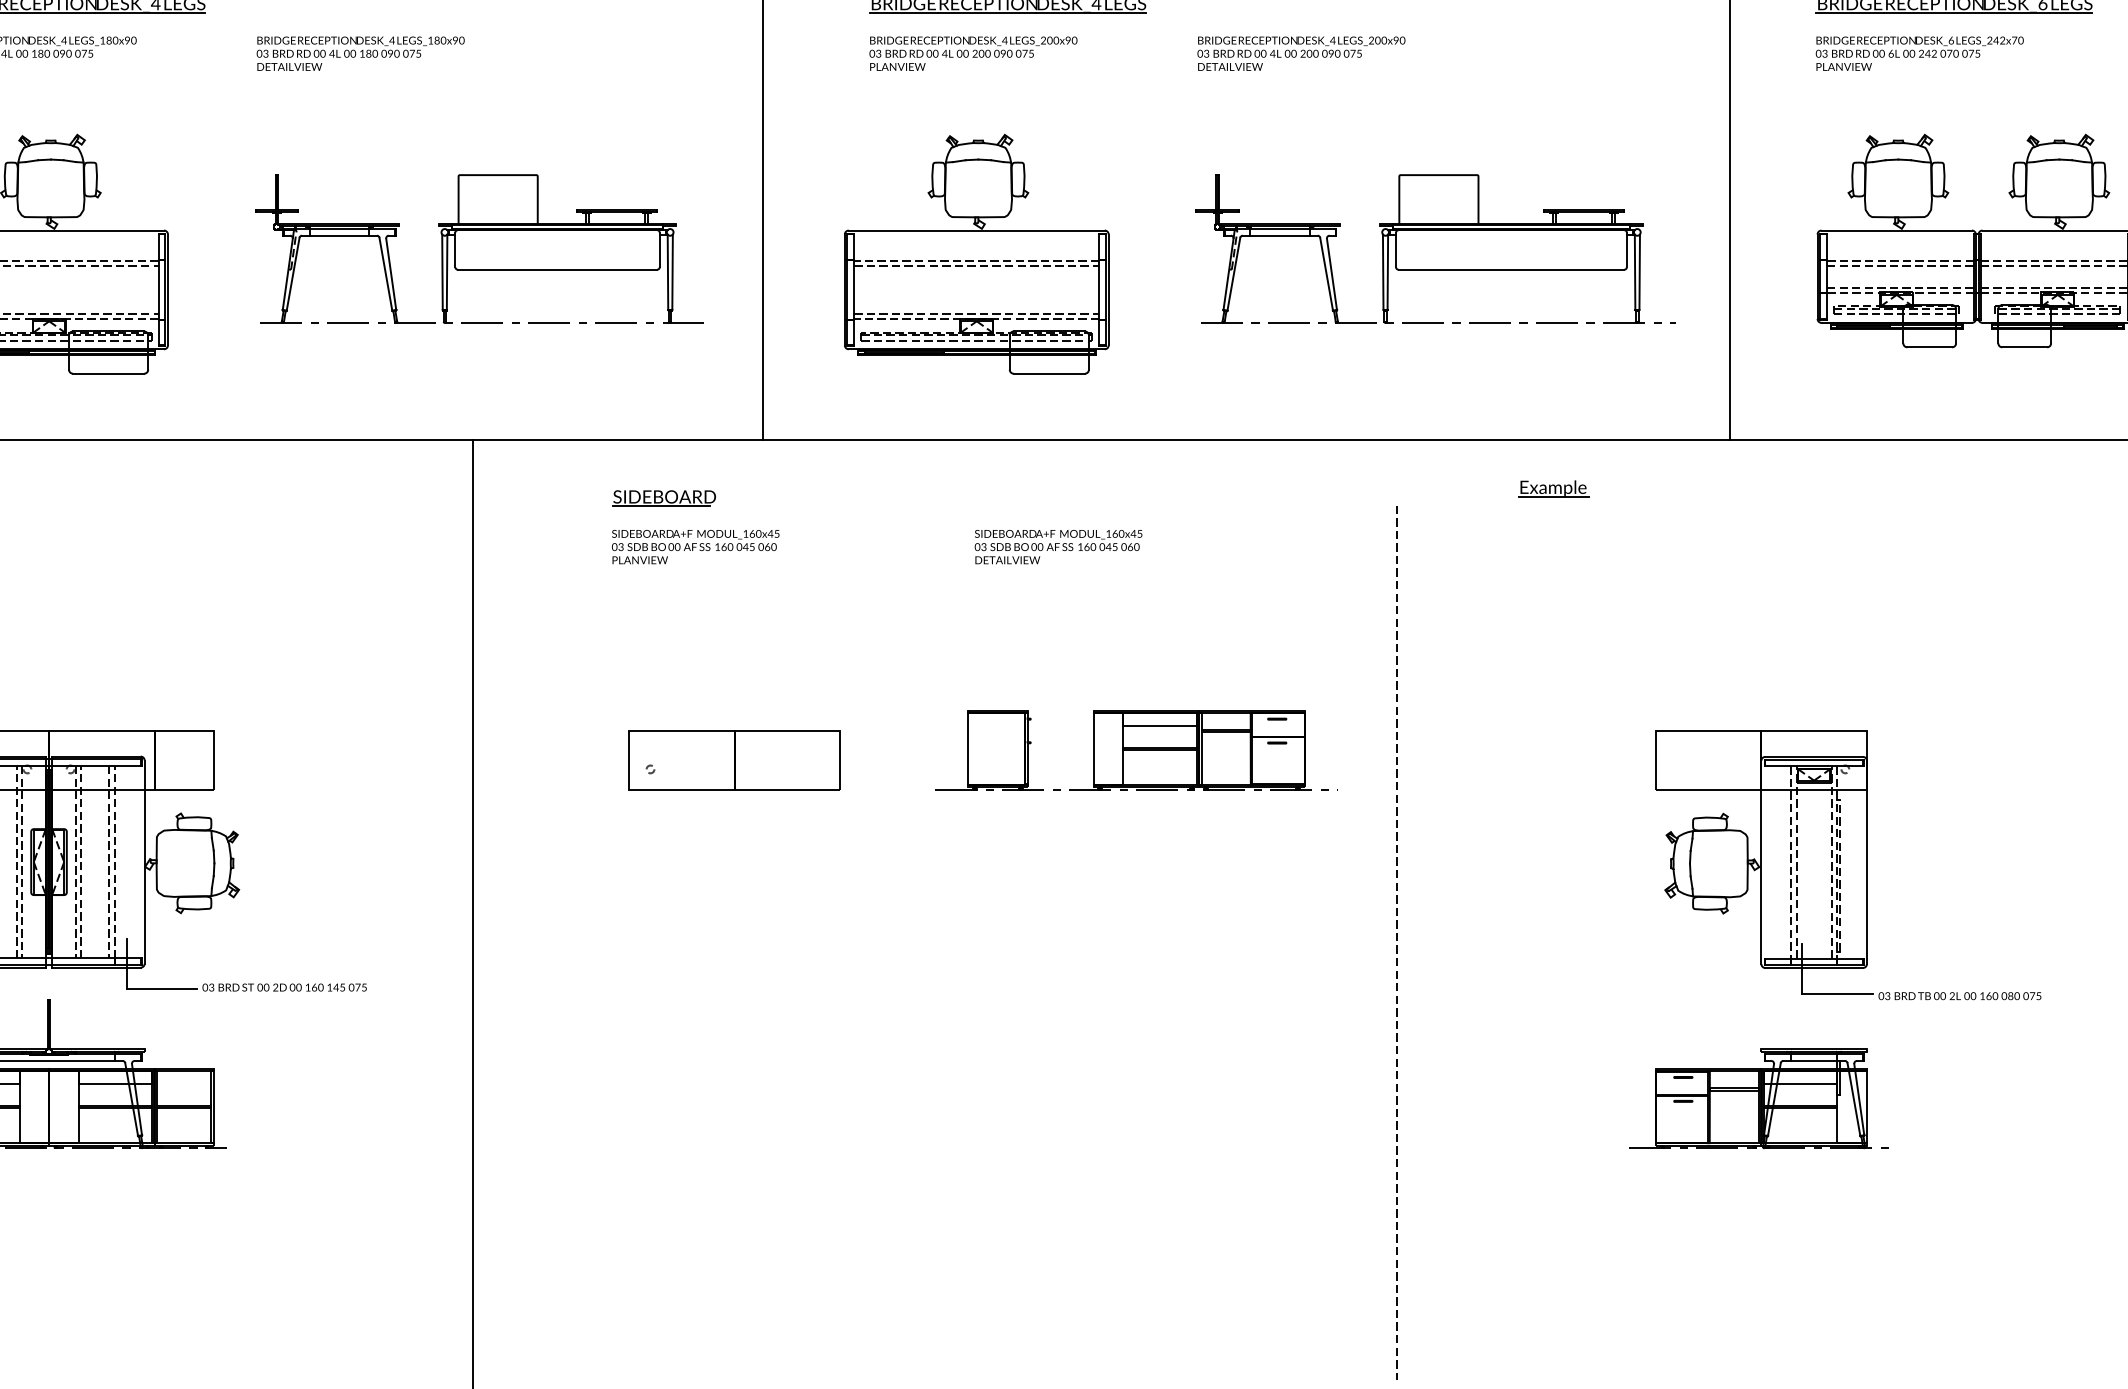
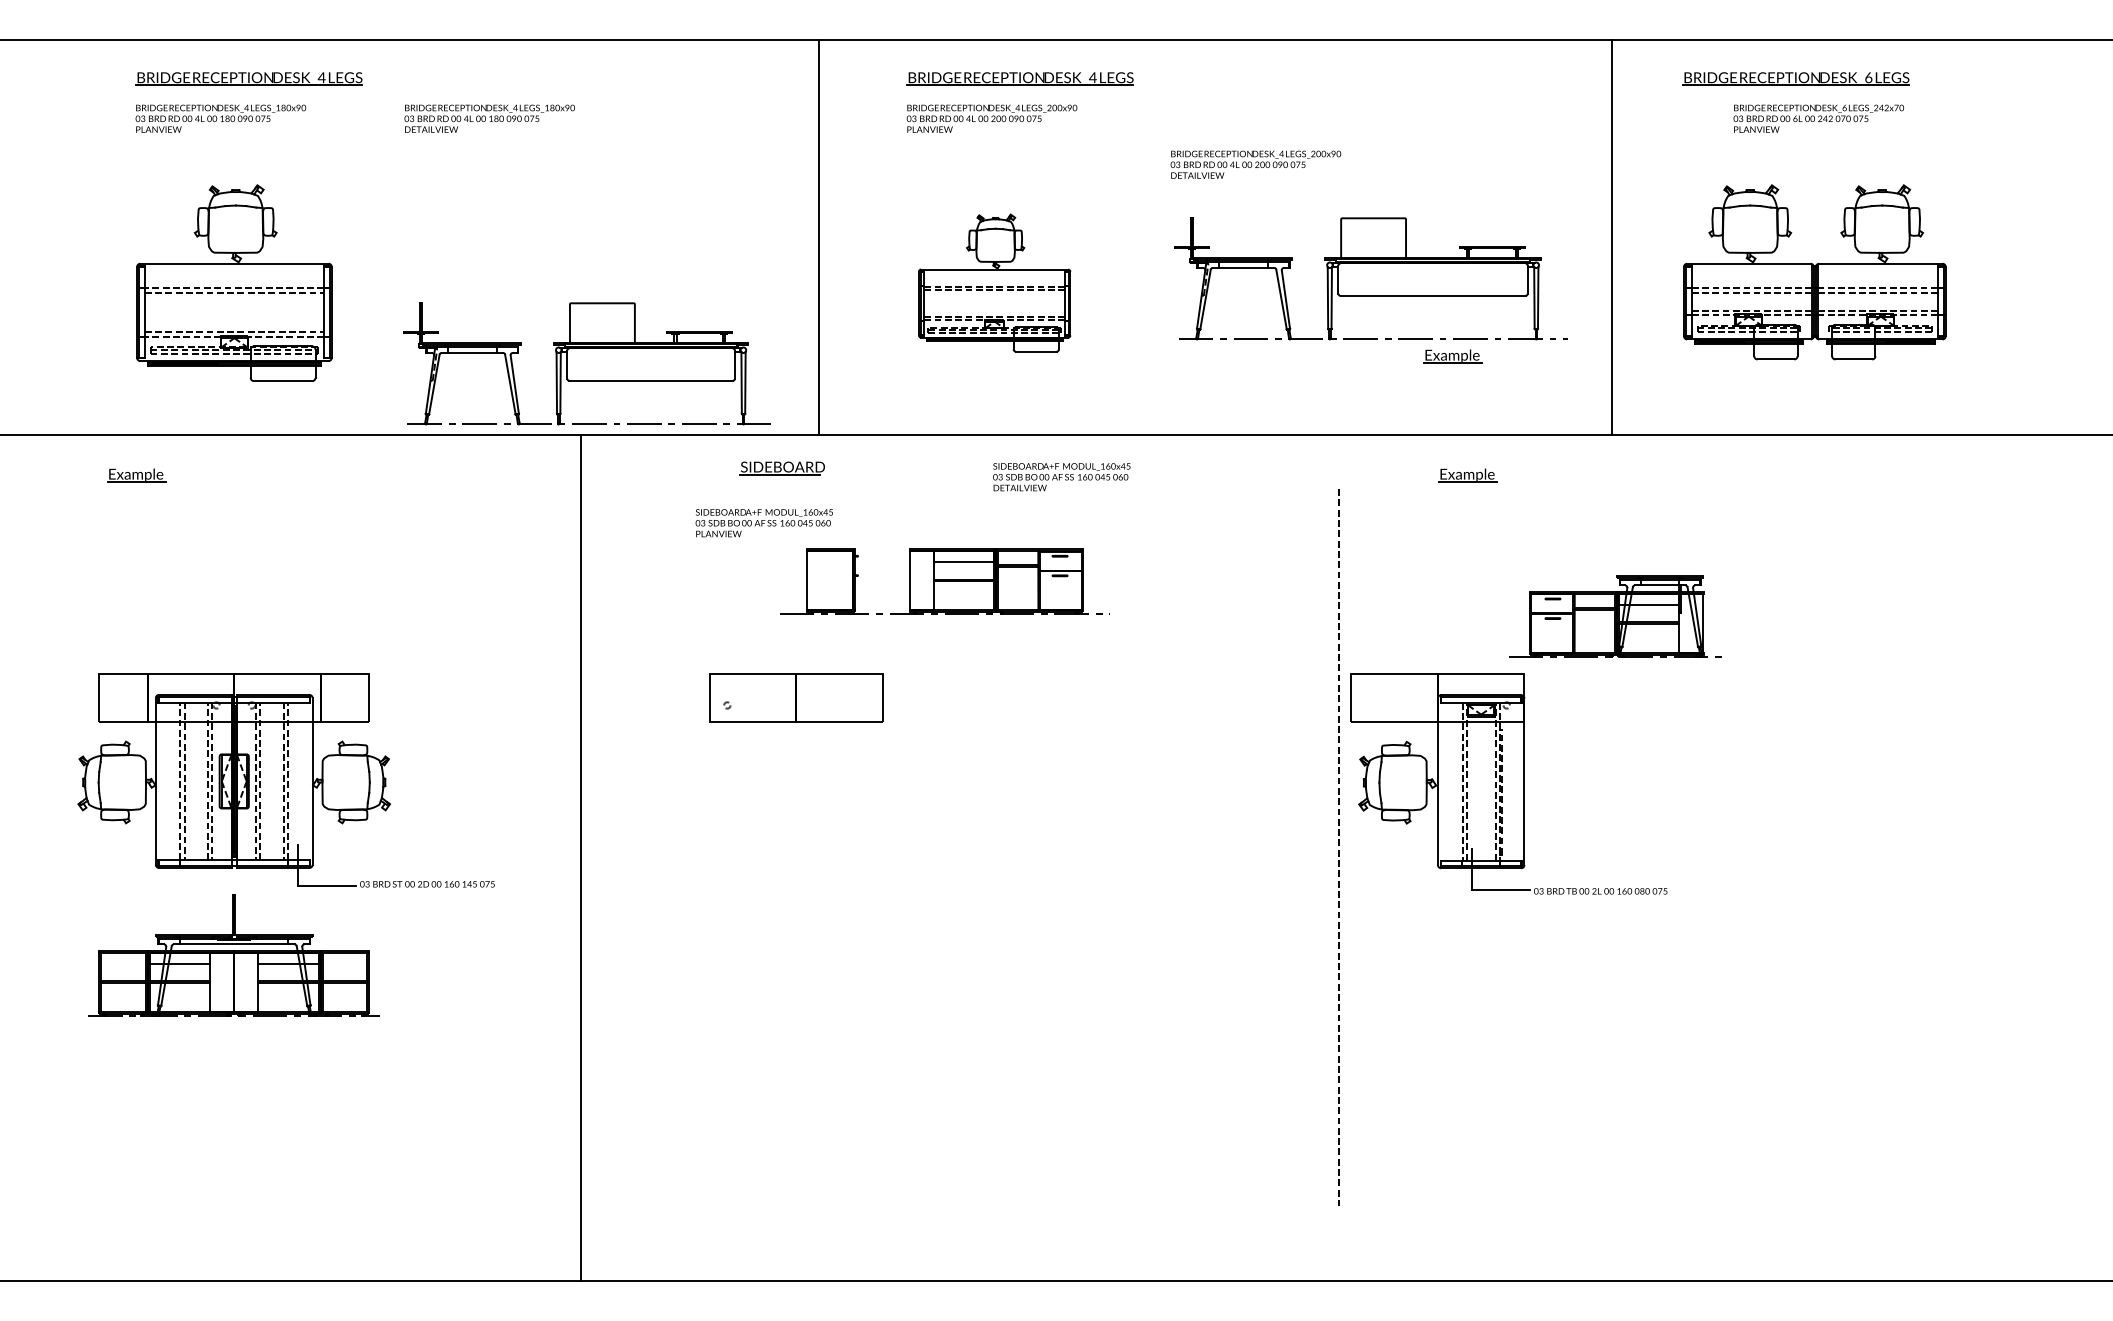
text: (1300, 53) -> (1255, 164), moved
text: (1919, 53) -> (1818, 118), moved
part: (478, 248) -> (586, 363), moved
part: (976, 253) -> (994, 282), size x0.7
part: (1535, 343) -> (1452, 356), added
part: (662, 498) -> (781, 468), moved
text: (1058, 547) -> (1061, 477), moved
part: (1136, 749) -> (944, 581), moved
part: (1847, 864) -> (1508, 783), moved
part: (1759, 1098) -> (1615, 616), moved

